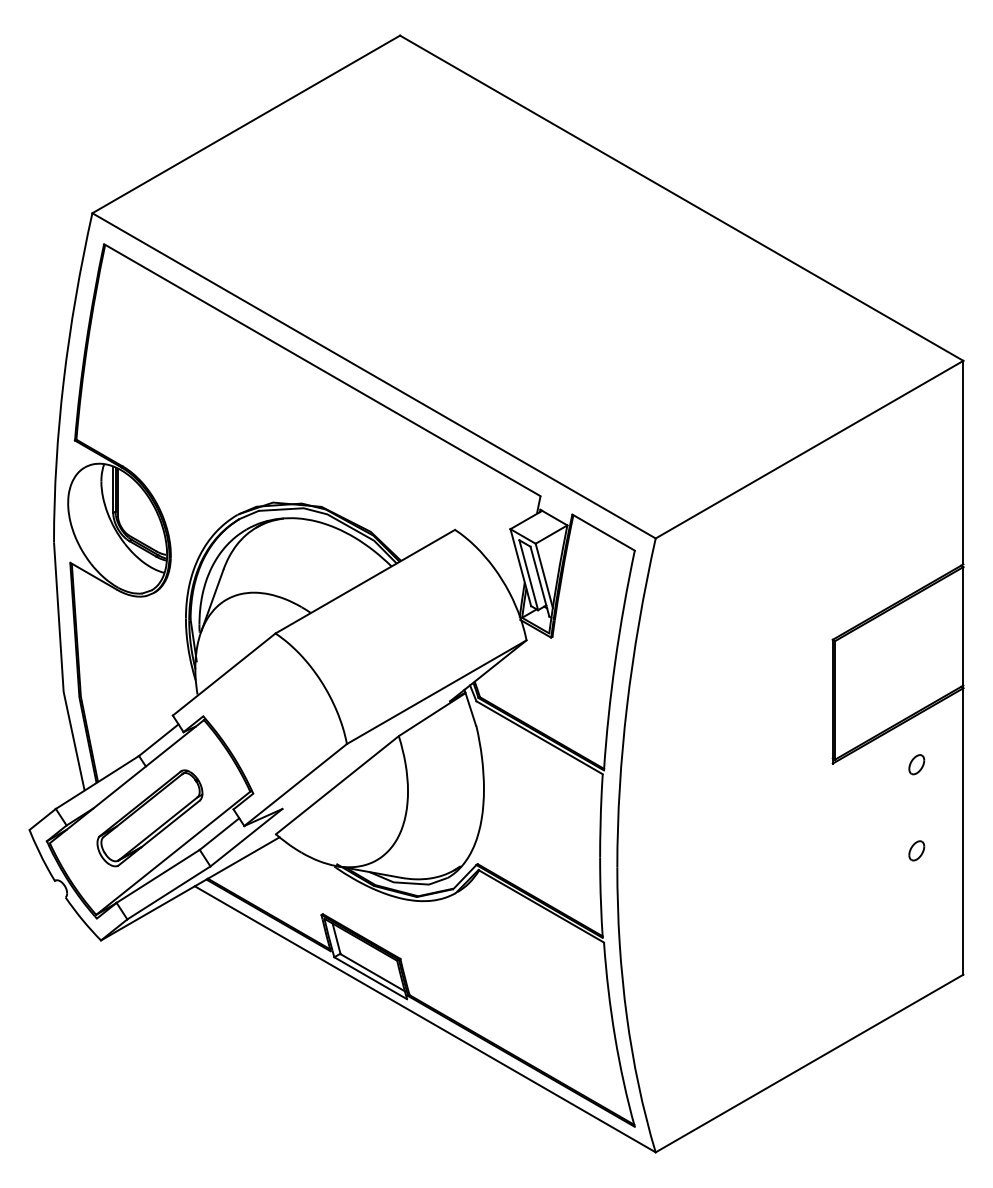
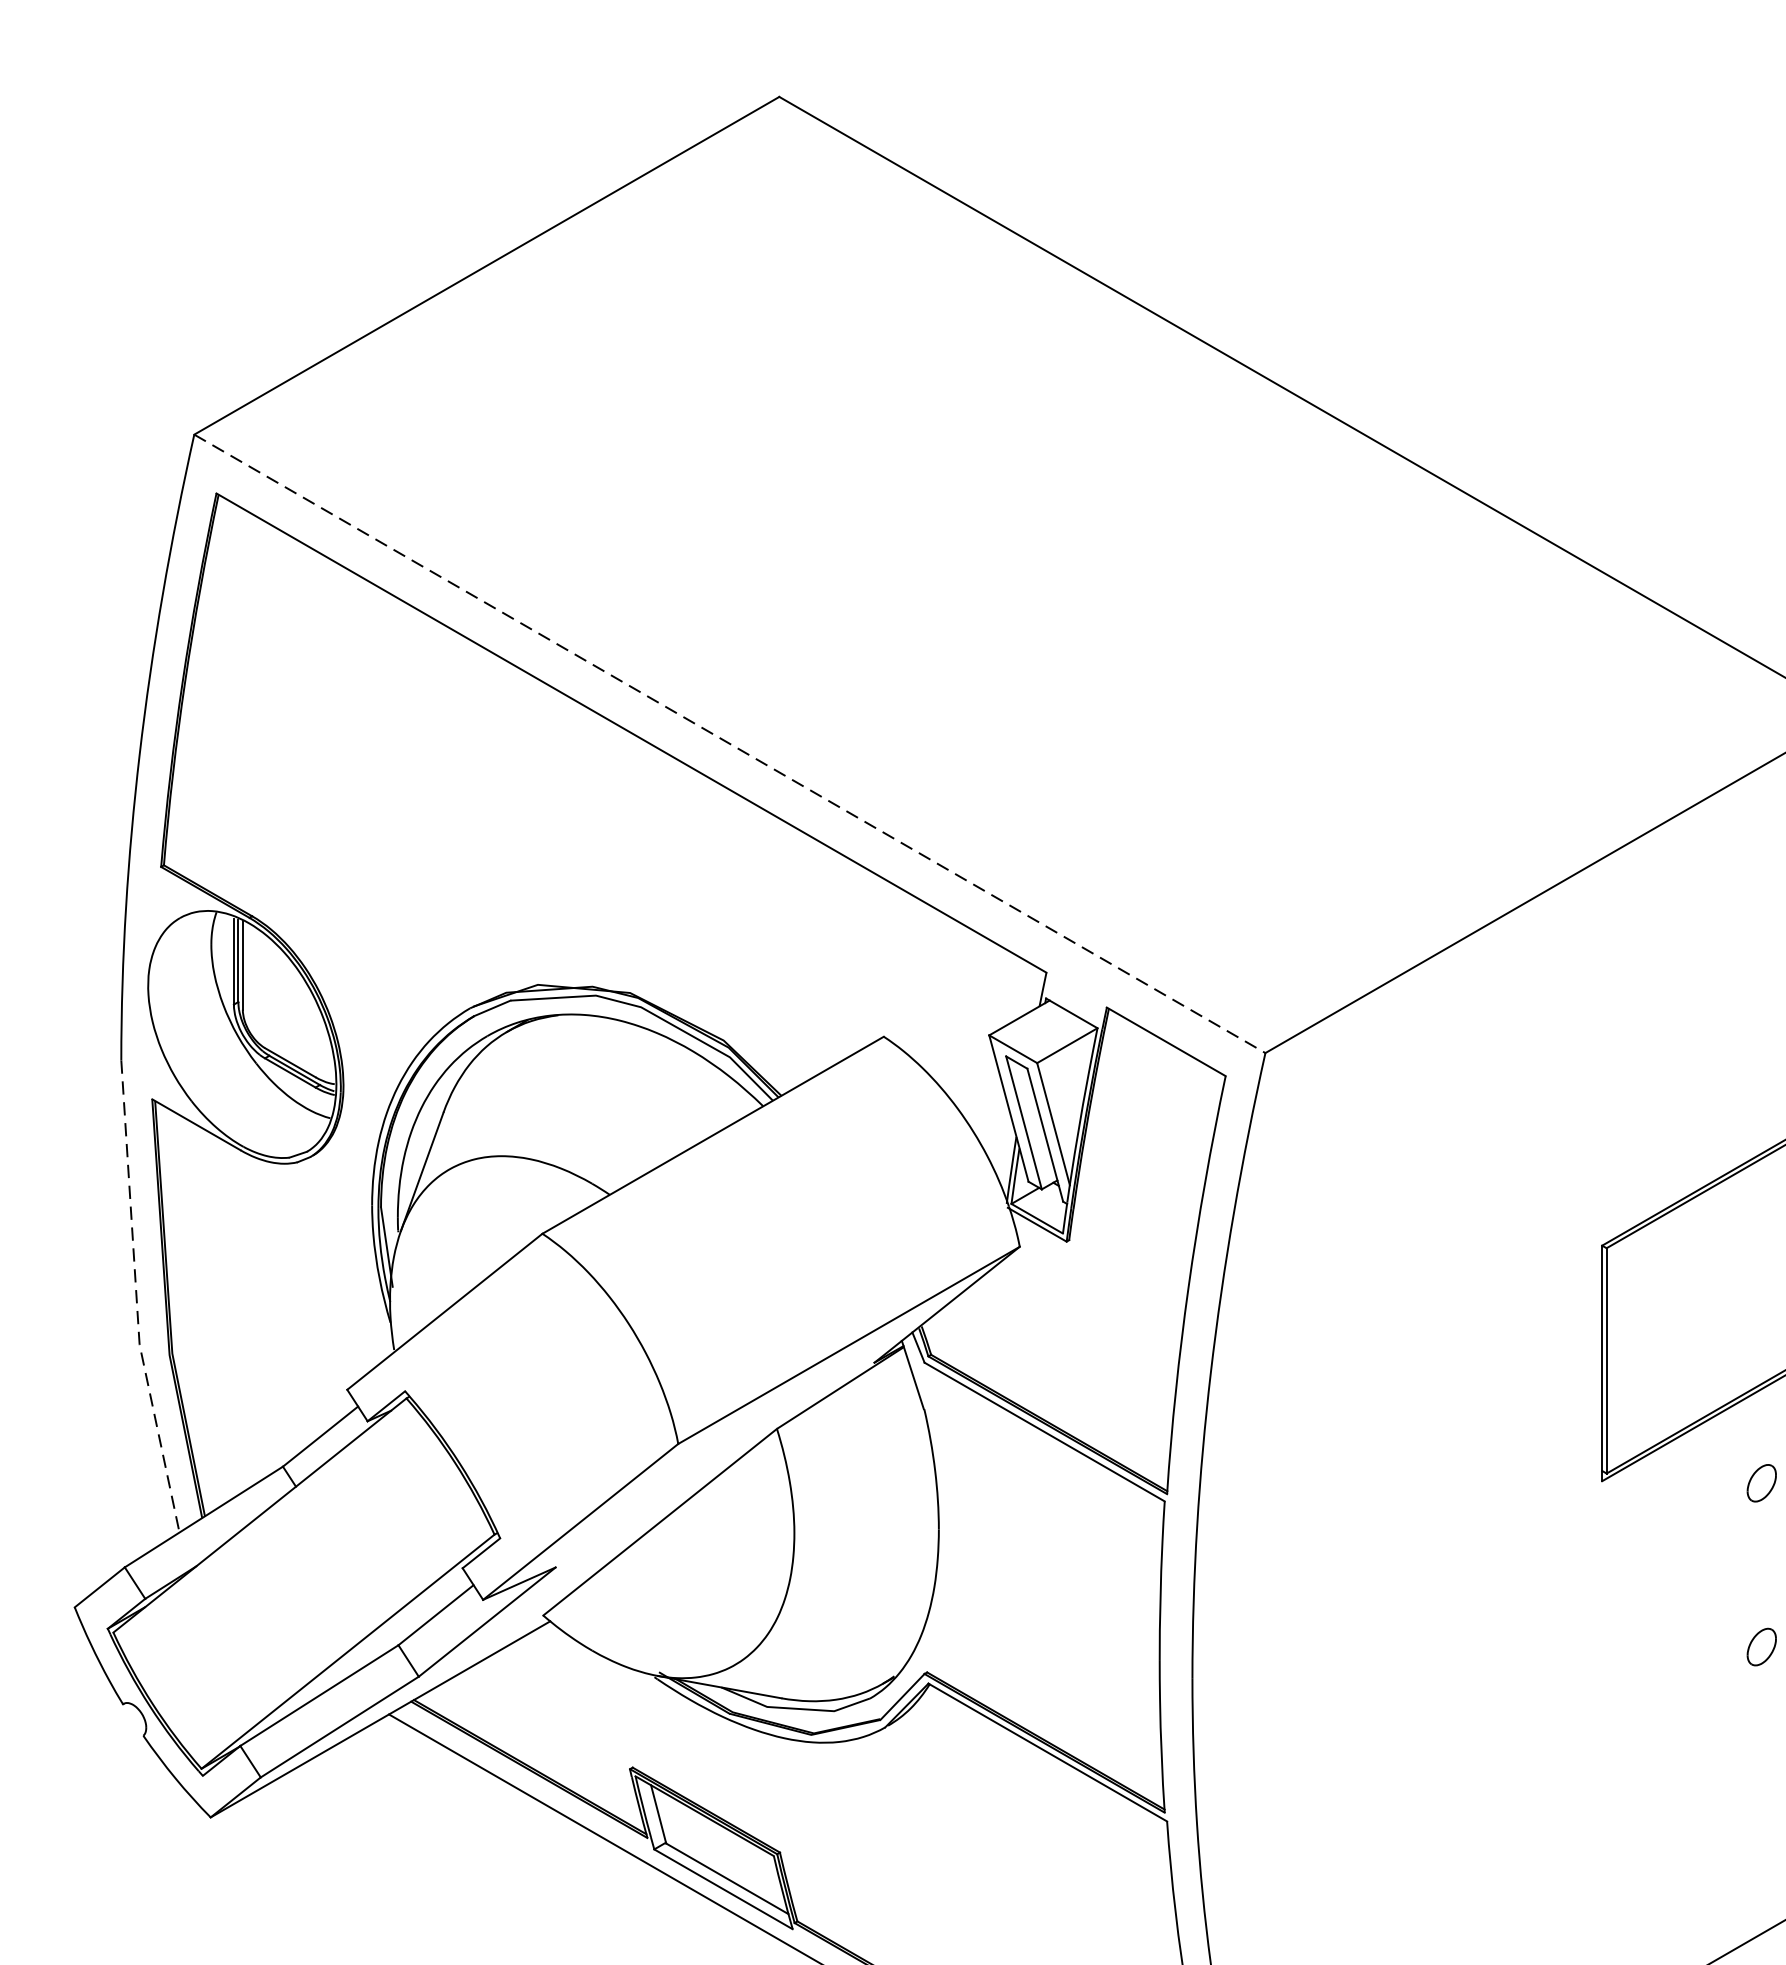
line: (374, 376) -> (730, 745), solid -> dashed
line: (62, 667) -> (137, 1298), solid -> dashed
part: (149, 818) -> (302, 1585), removed

